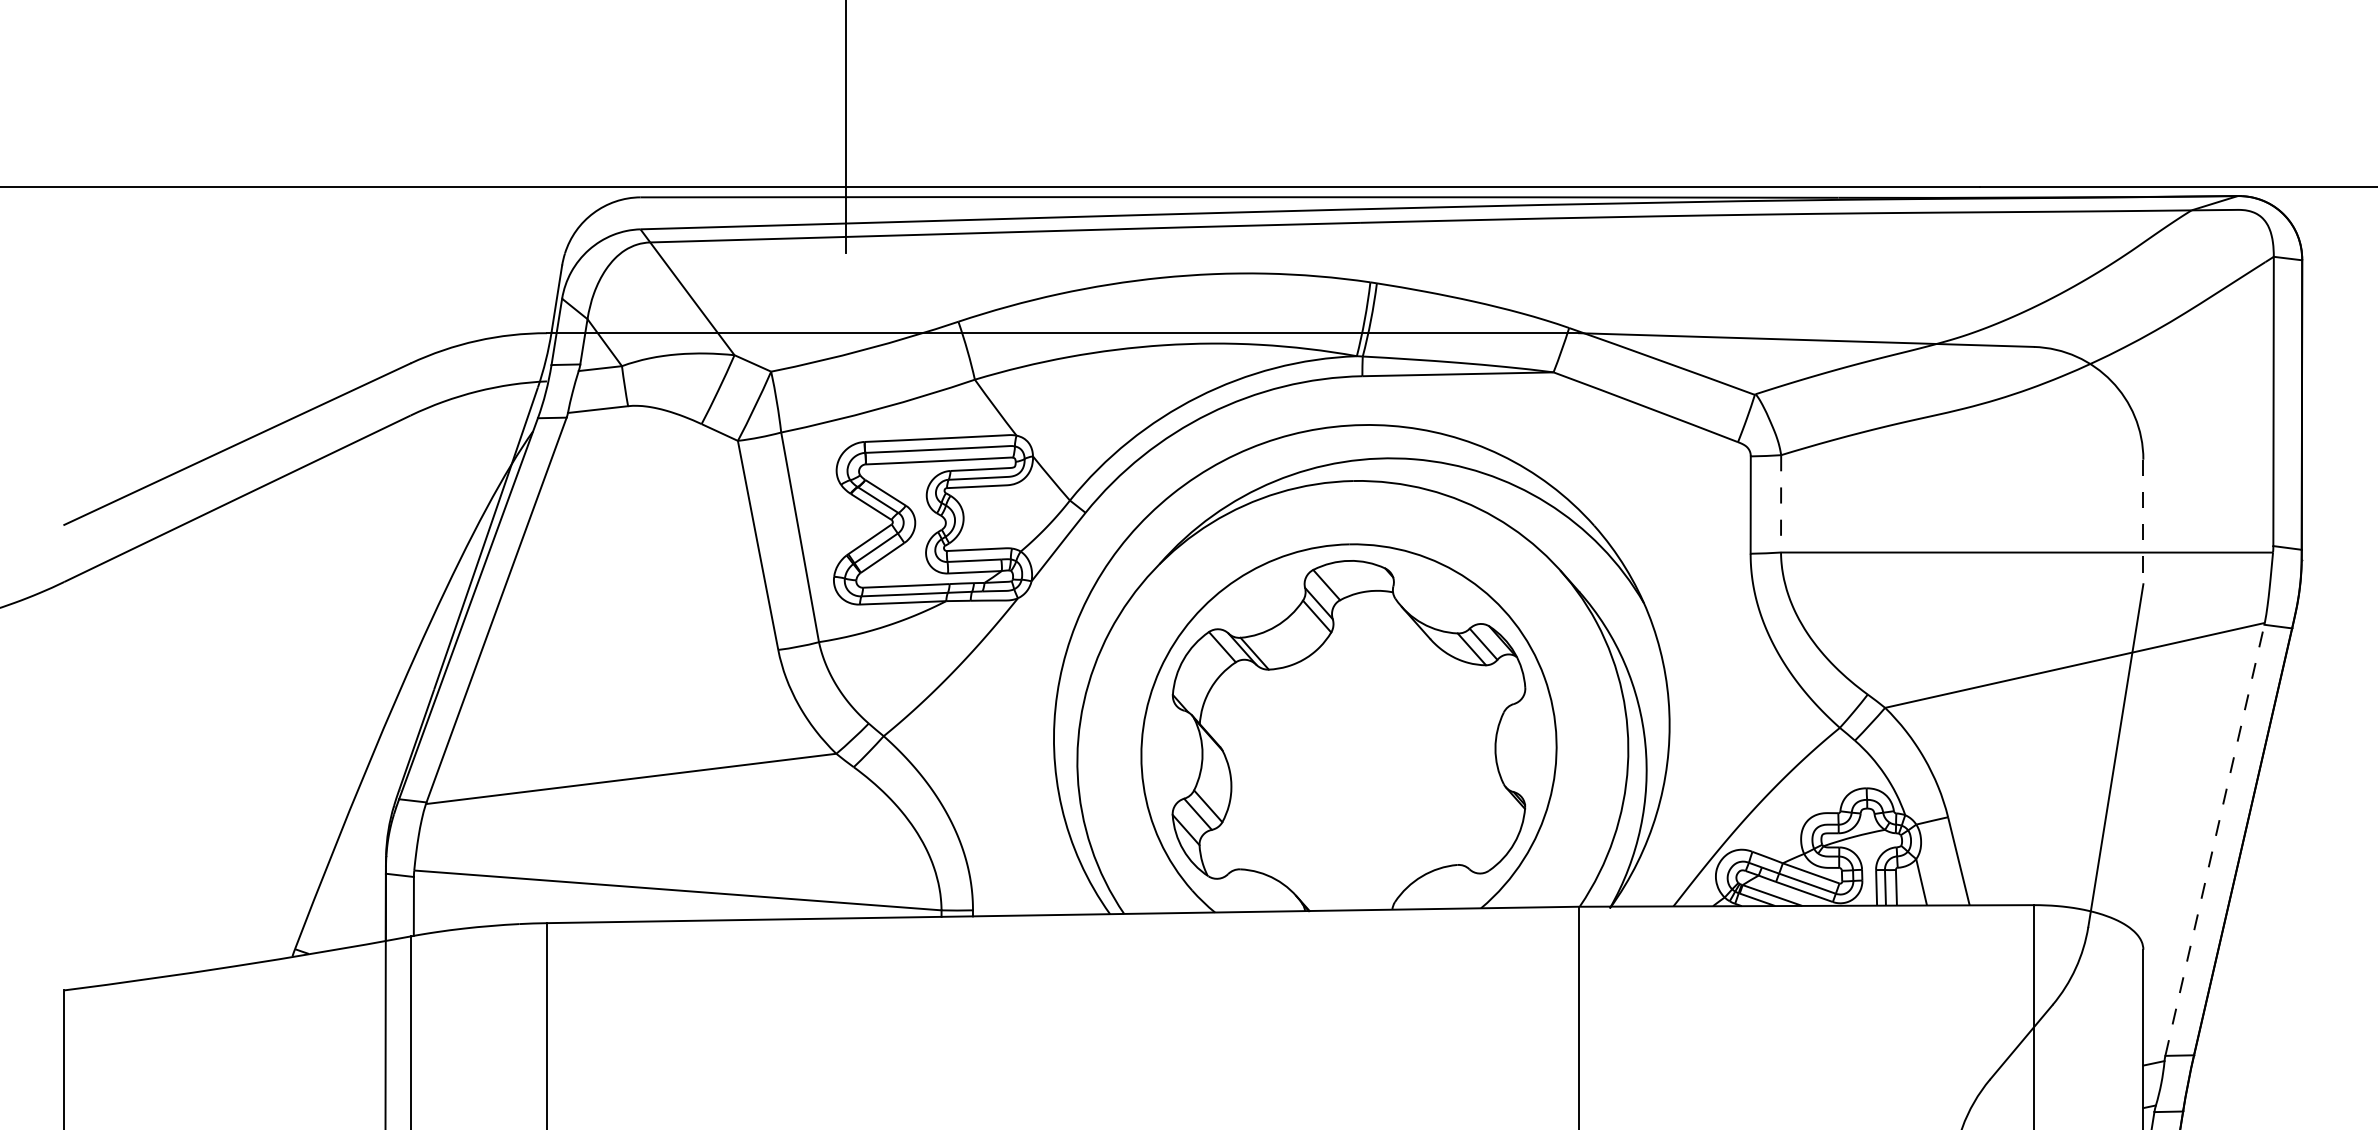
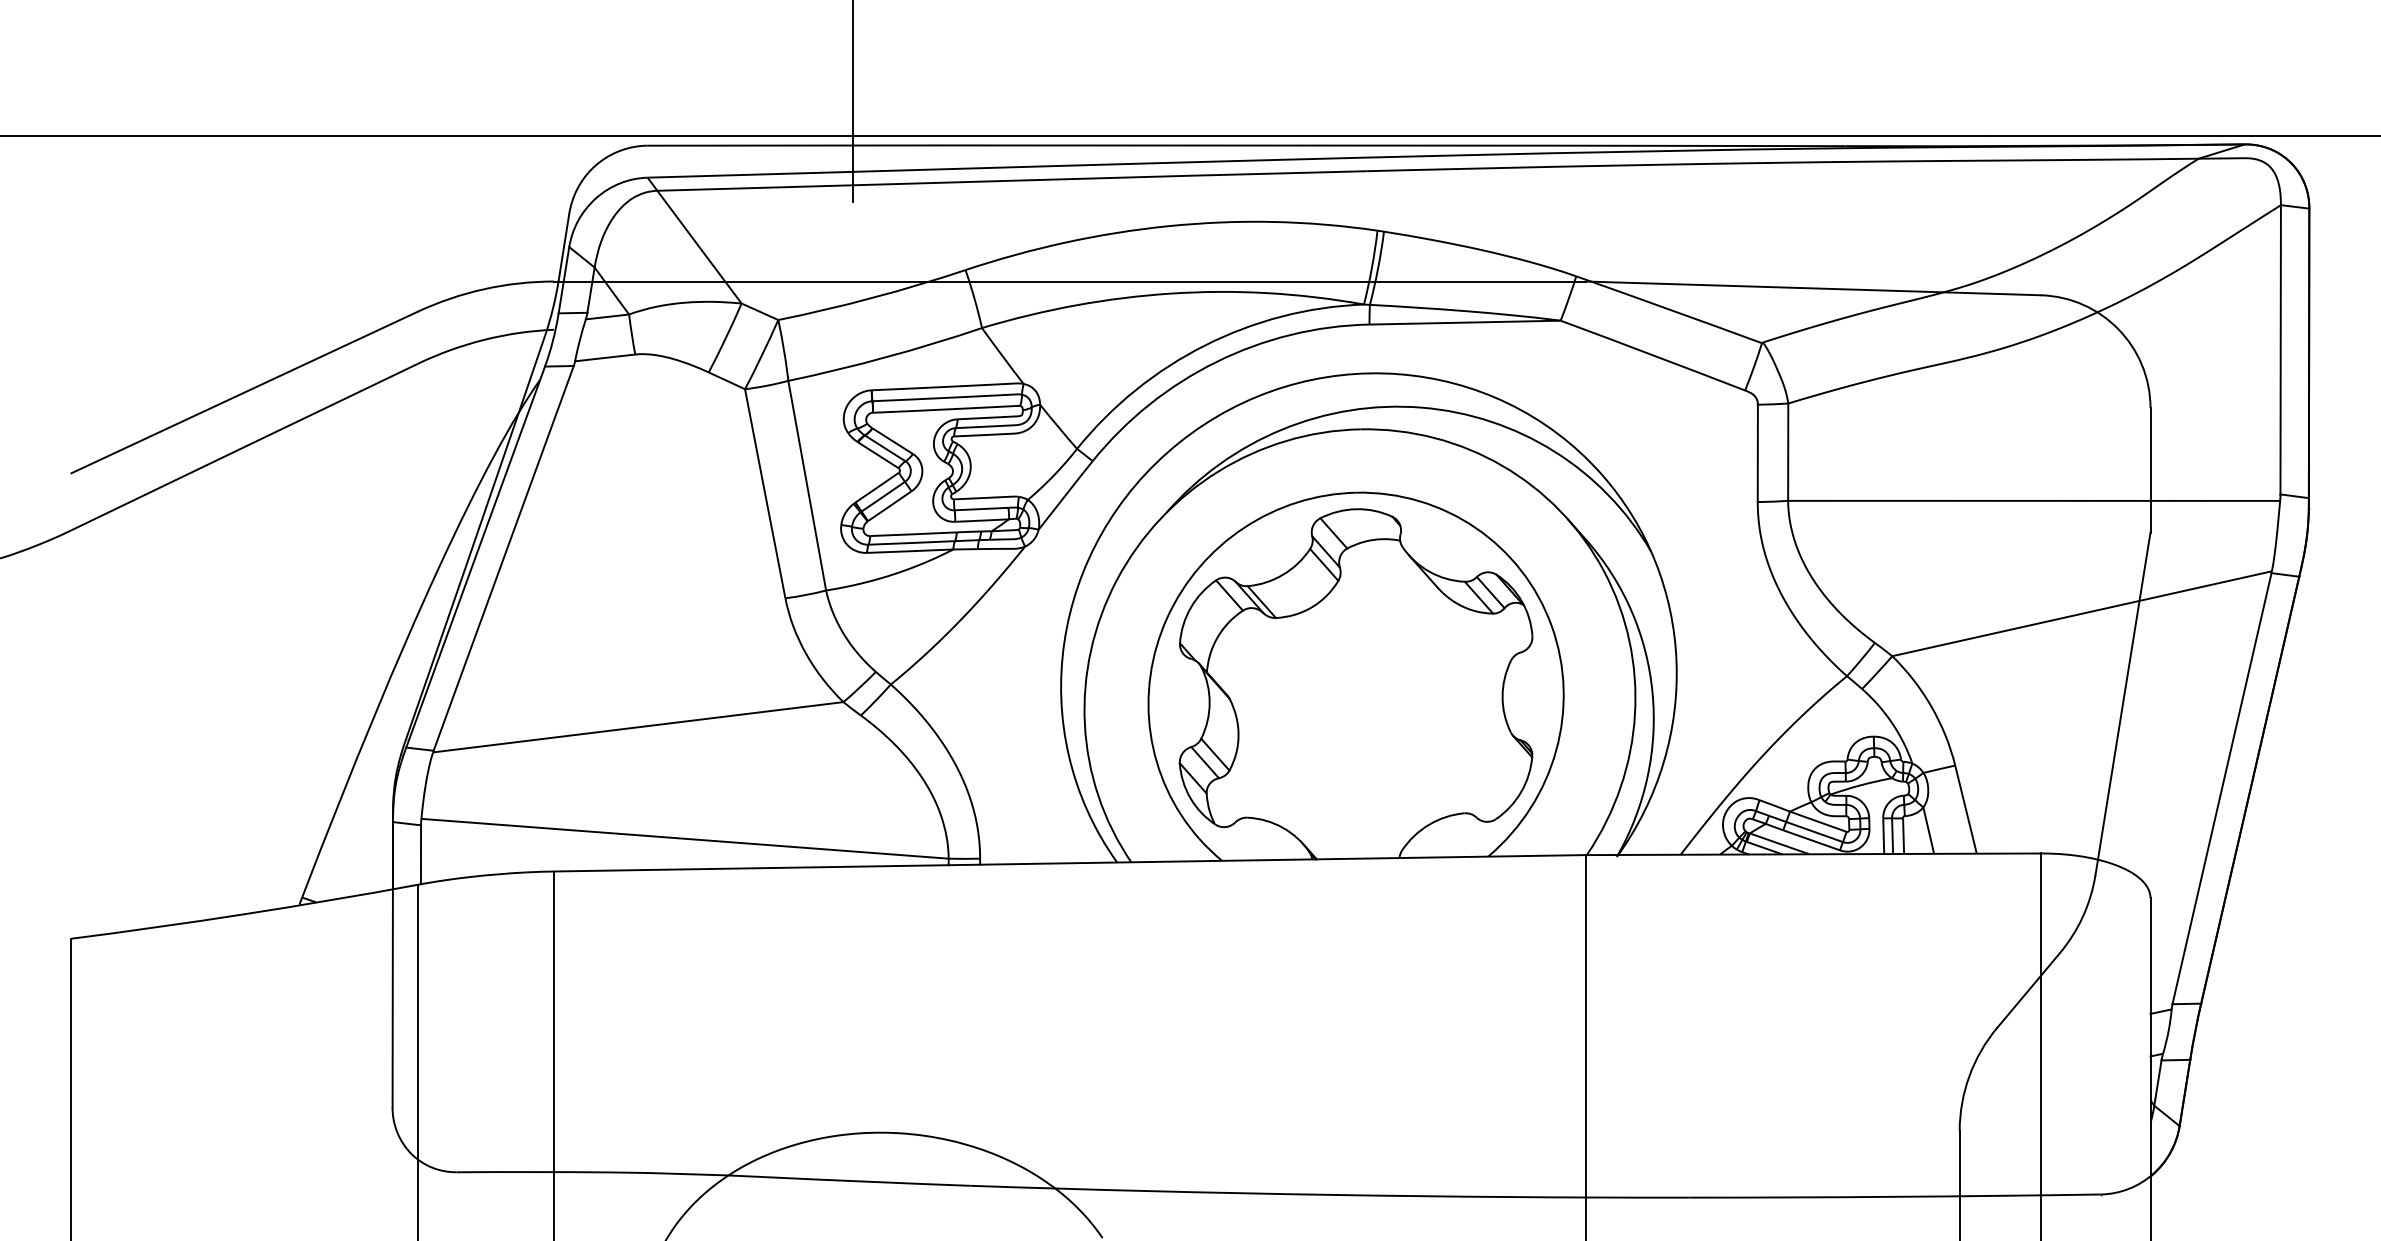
line: (1781, 504) -> (1788, 452), dashed -> solid
line: (2143, 522) -> (2150, 470), dashed -> solid
line: (2215, 840) -> (2222, 788), dashed -> solid

